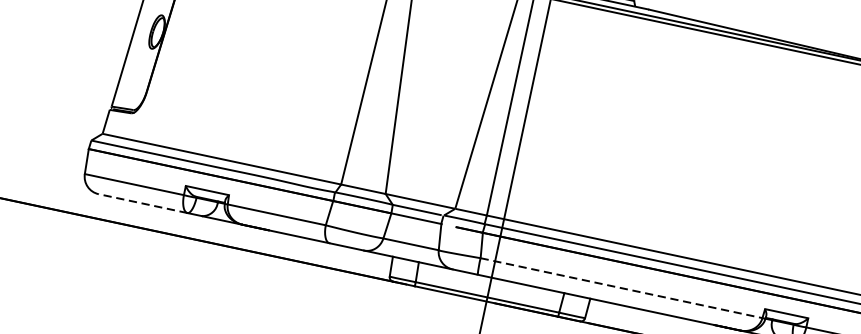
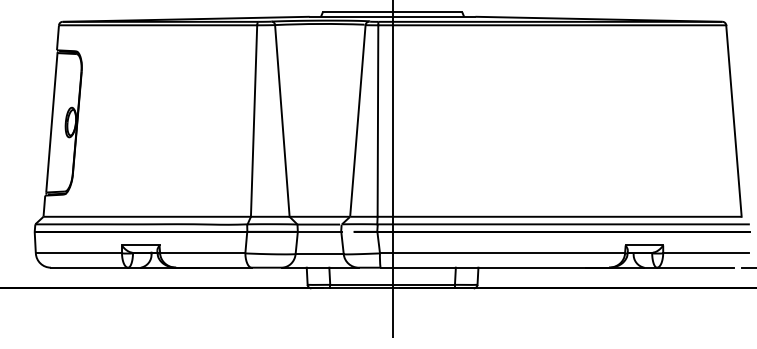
line: (143, 203) -> (89, 267), dashed -> solid
line: (621, 288) -> (502, 253), dashed -> solid

